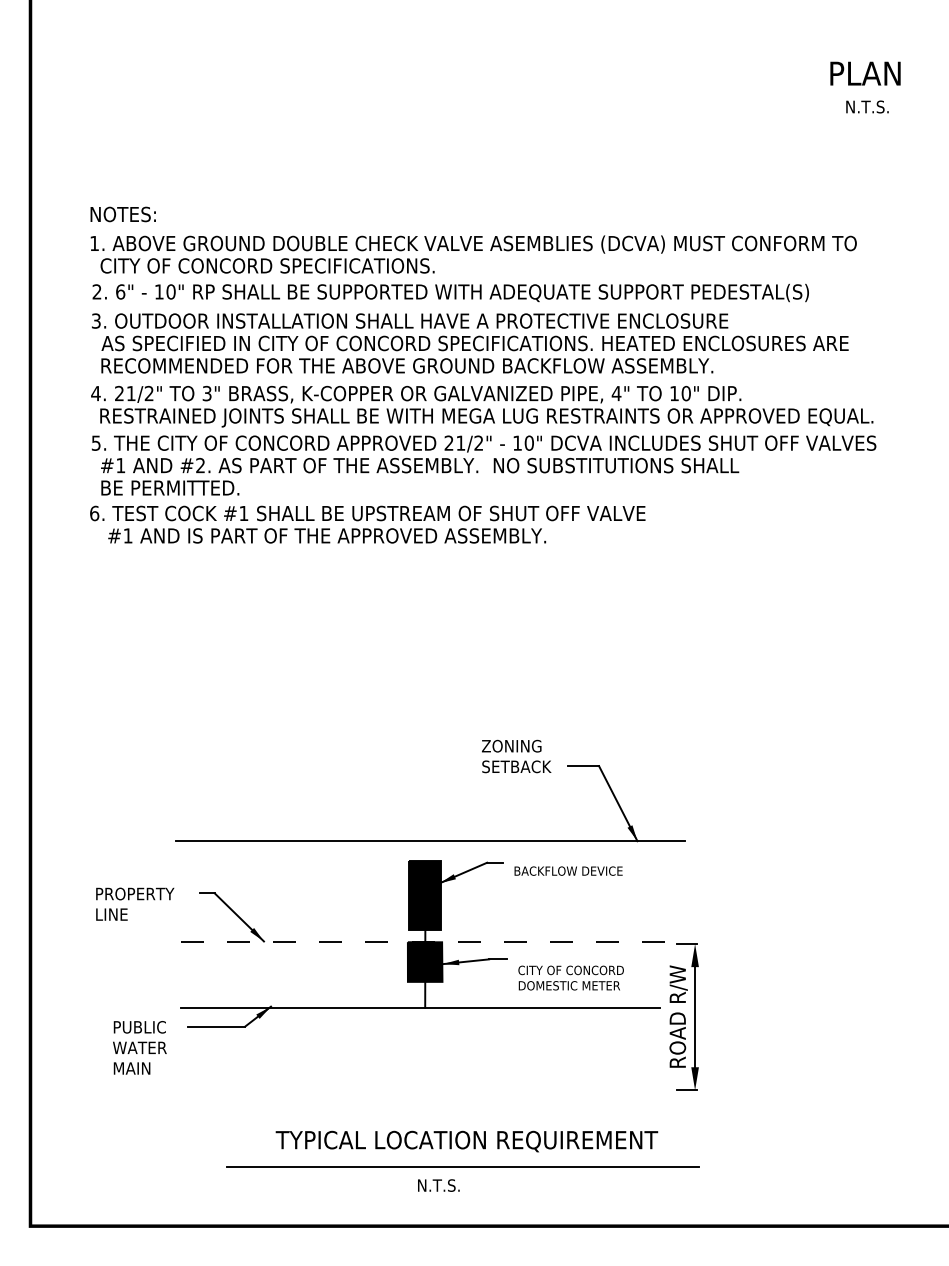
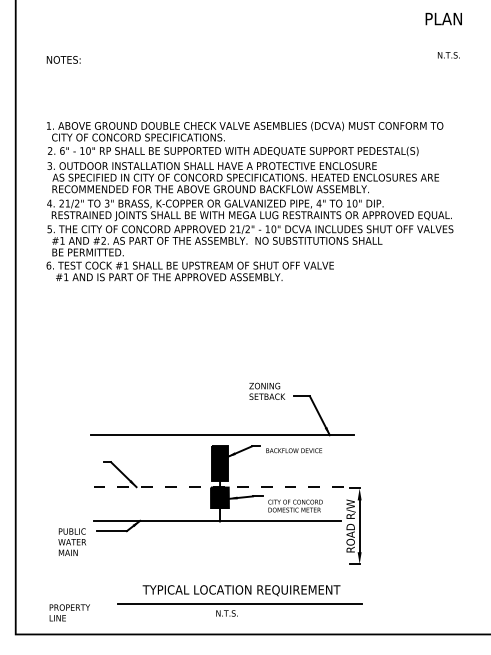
text: (864, 74) -> (443, 19), moved
text: (122, 213) -> (63, 59), moved
text: (134, 903) -> (69, 612), moved

